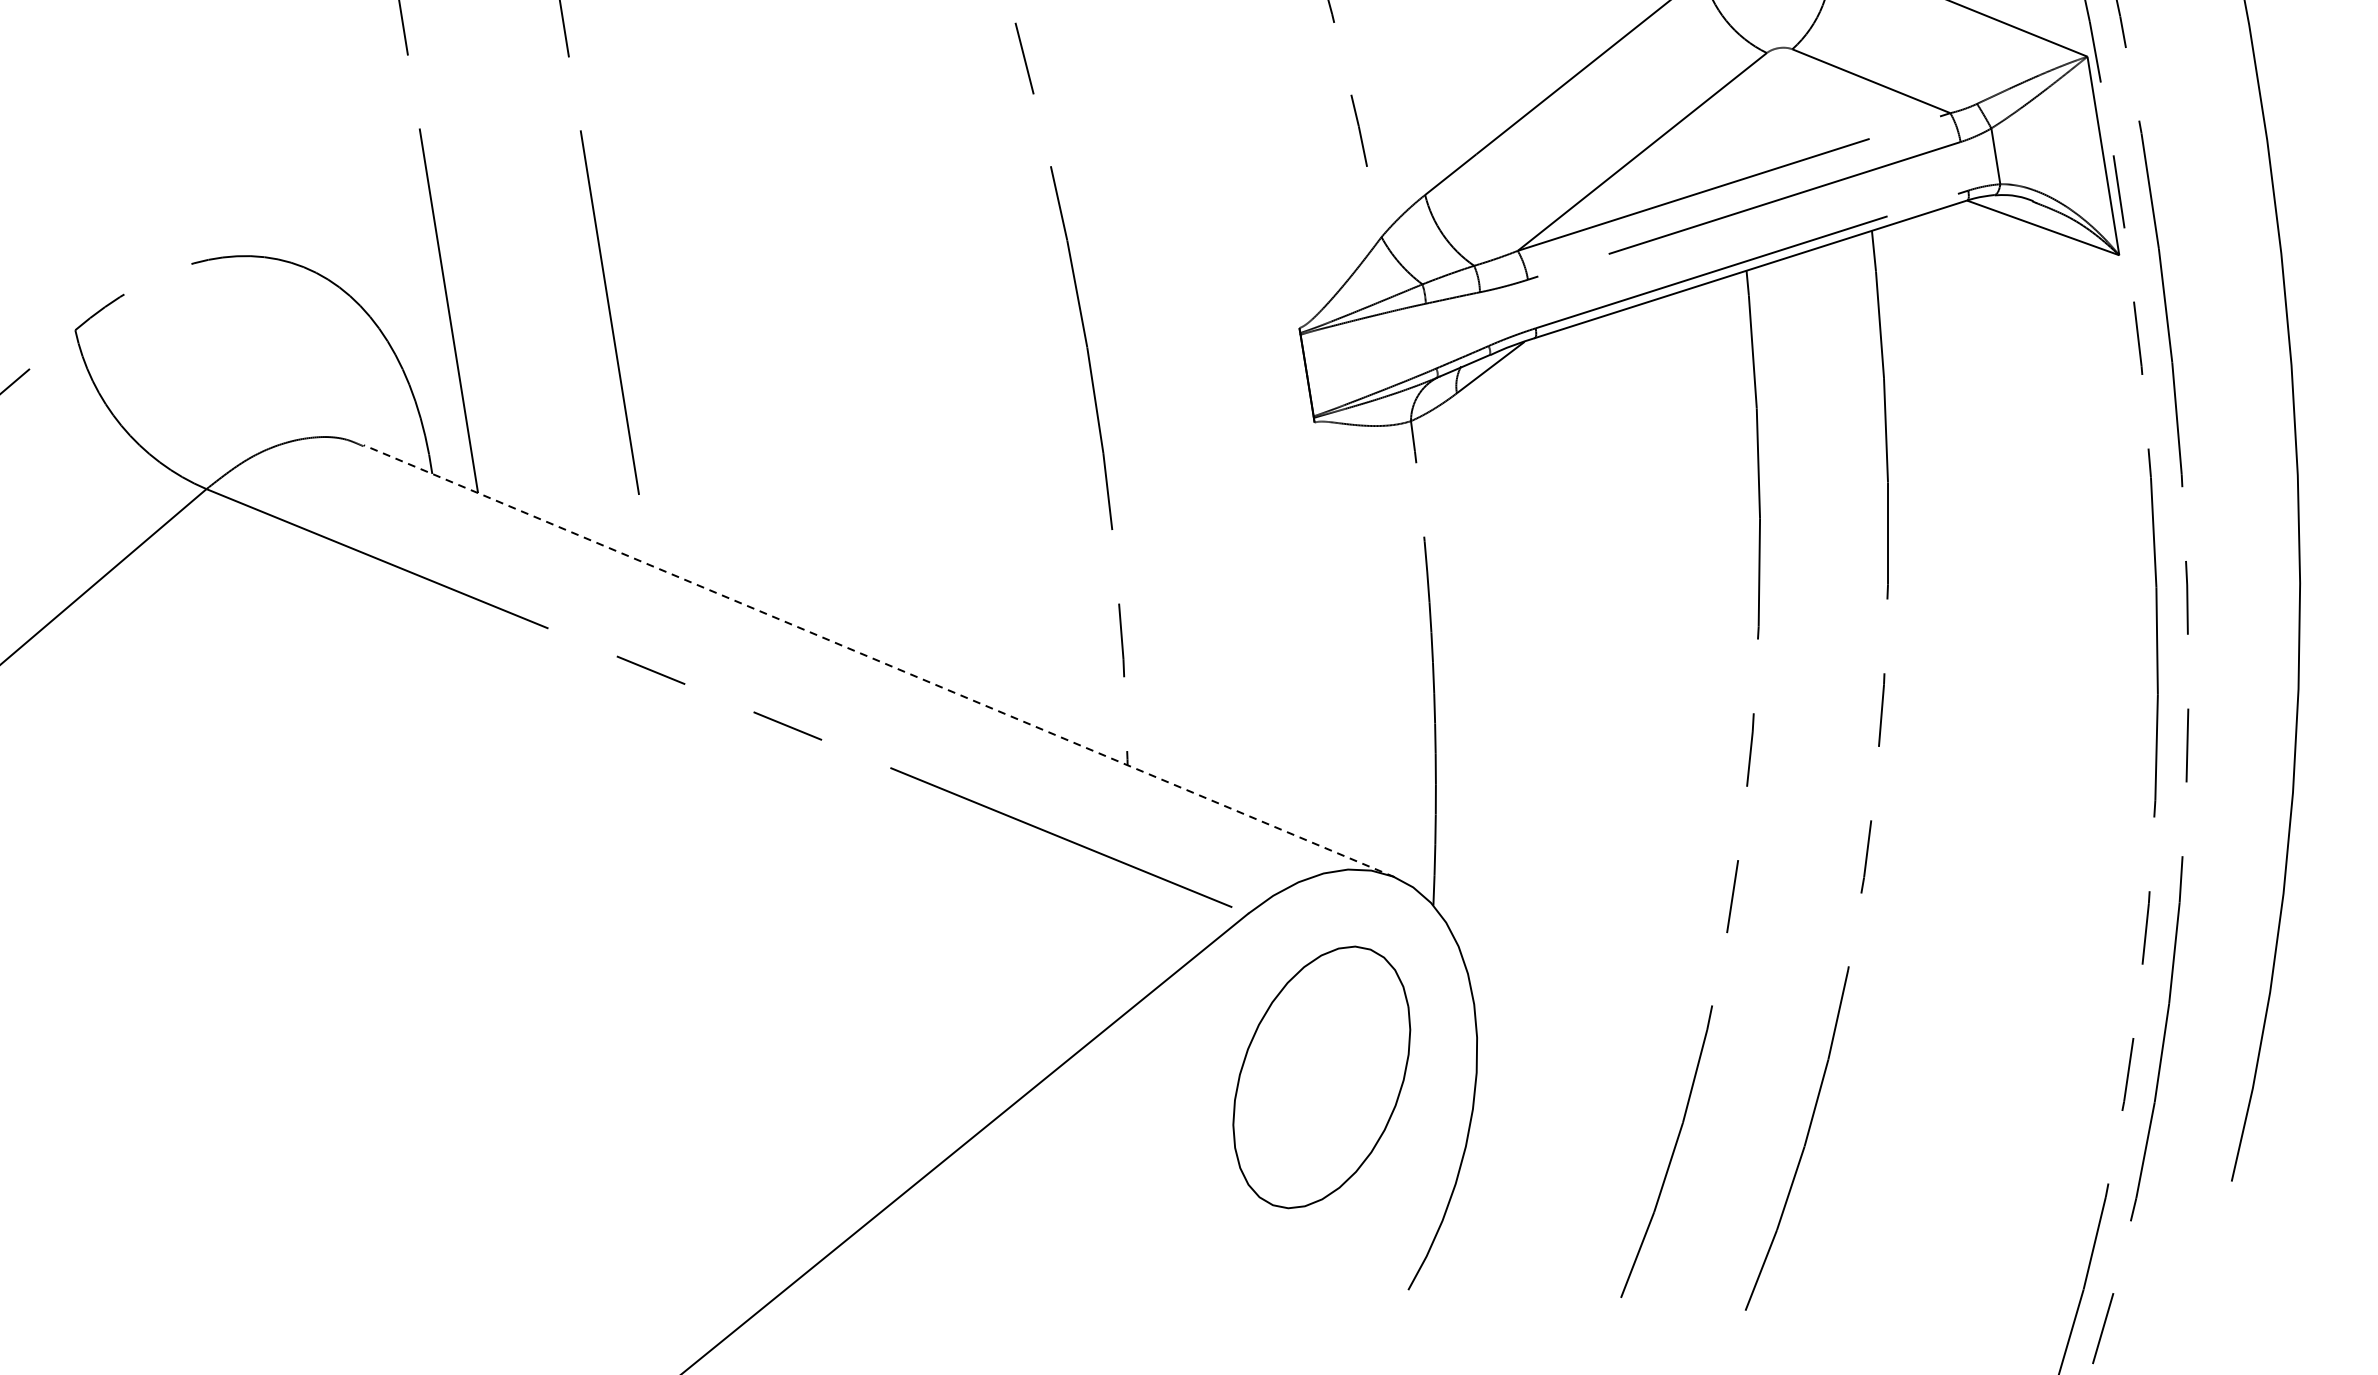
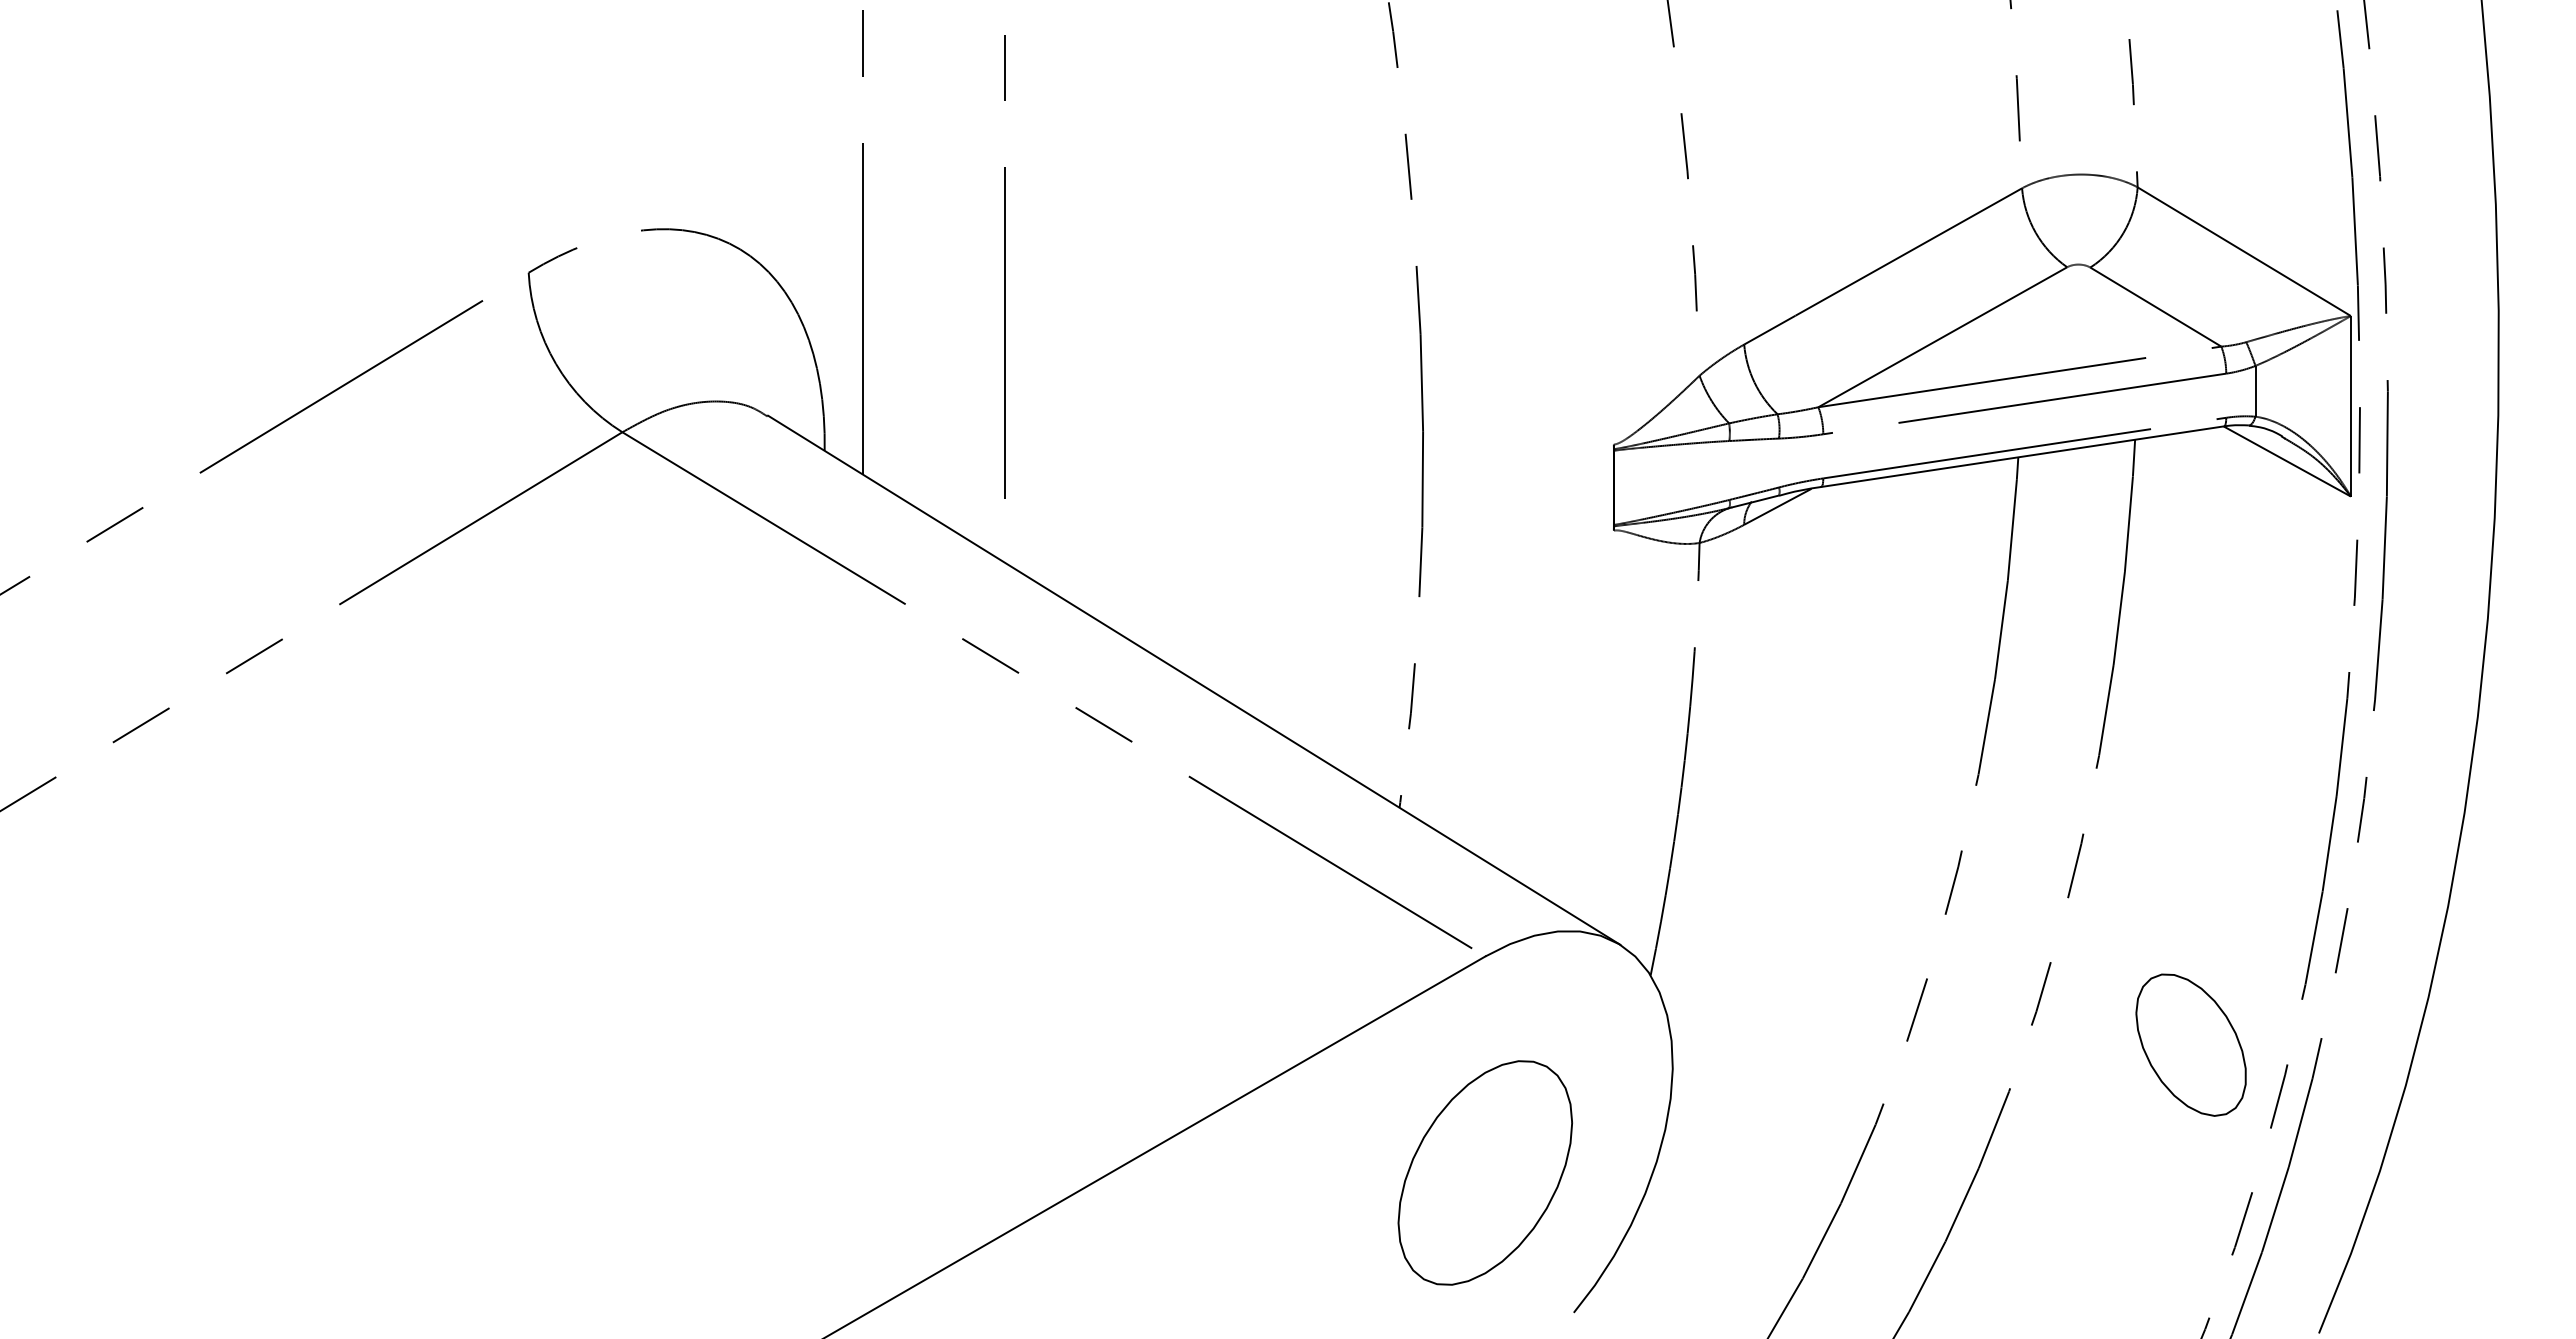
line: (879, 661) -> (1194, 680), dashed -> solid
part: (2039, 886) -> (2190, 1044), added
part: (1320, 1077) -> (1484, 1172), moved

